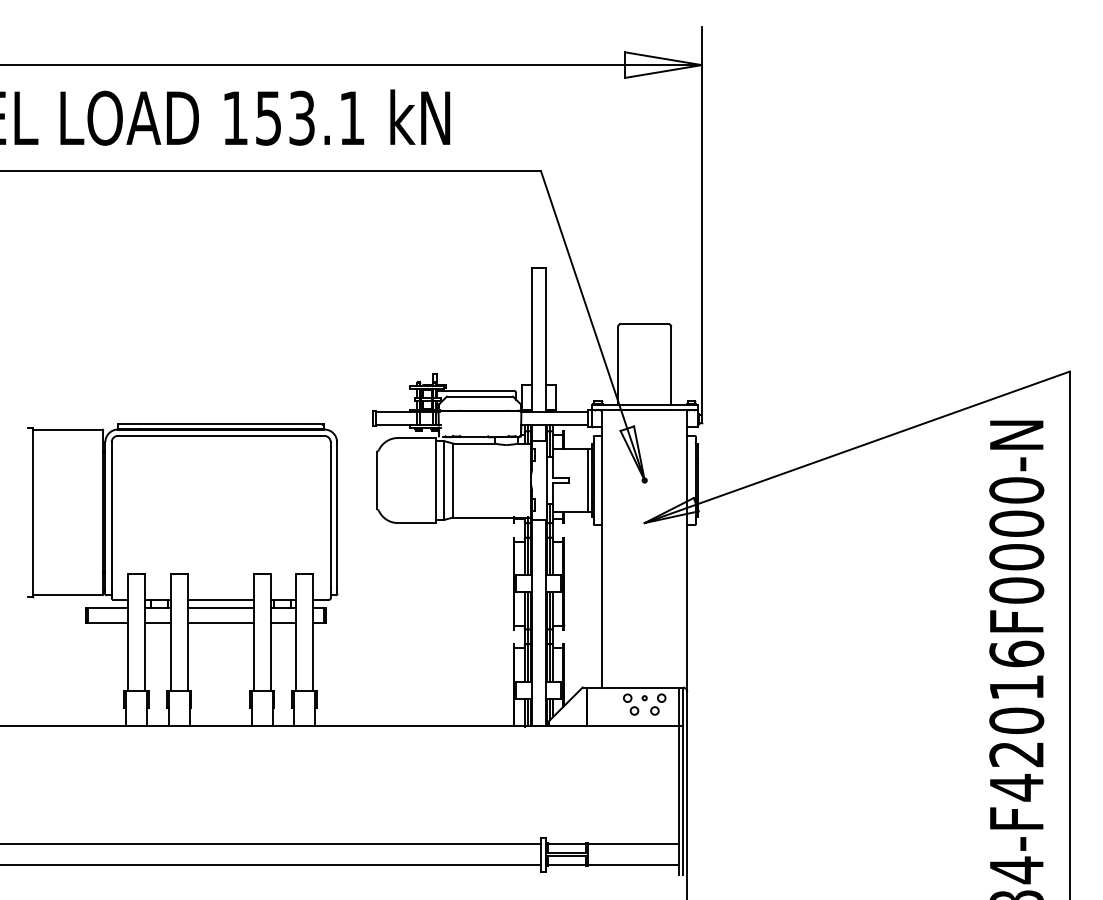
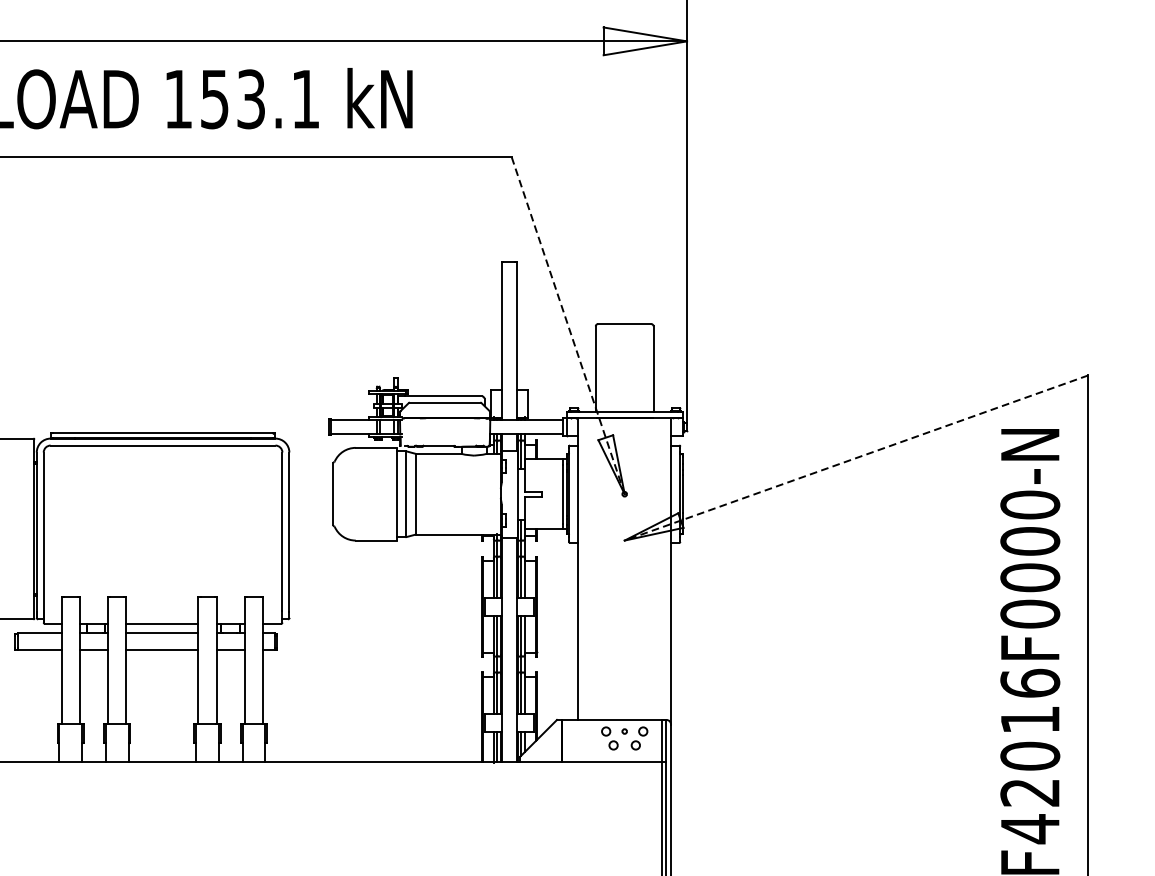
line: (593, 326) -> (568, 326), solid -> dashed
line: (857, 447) -> (856, 458), solid -> dashed

